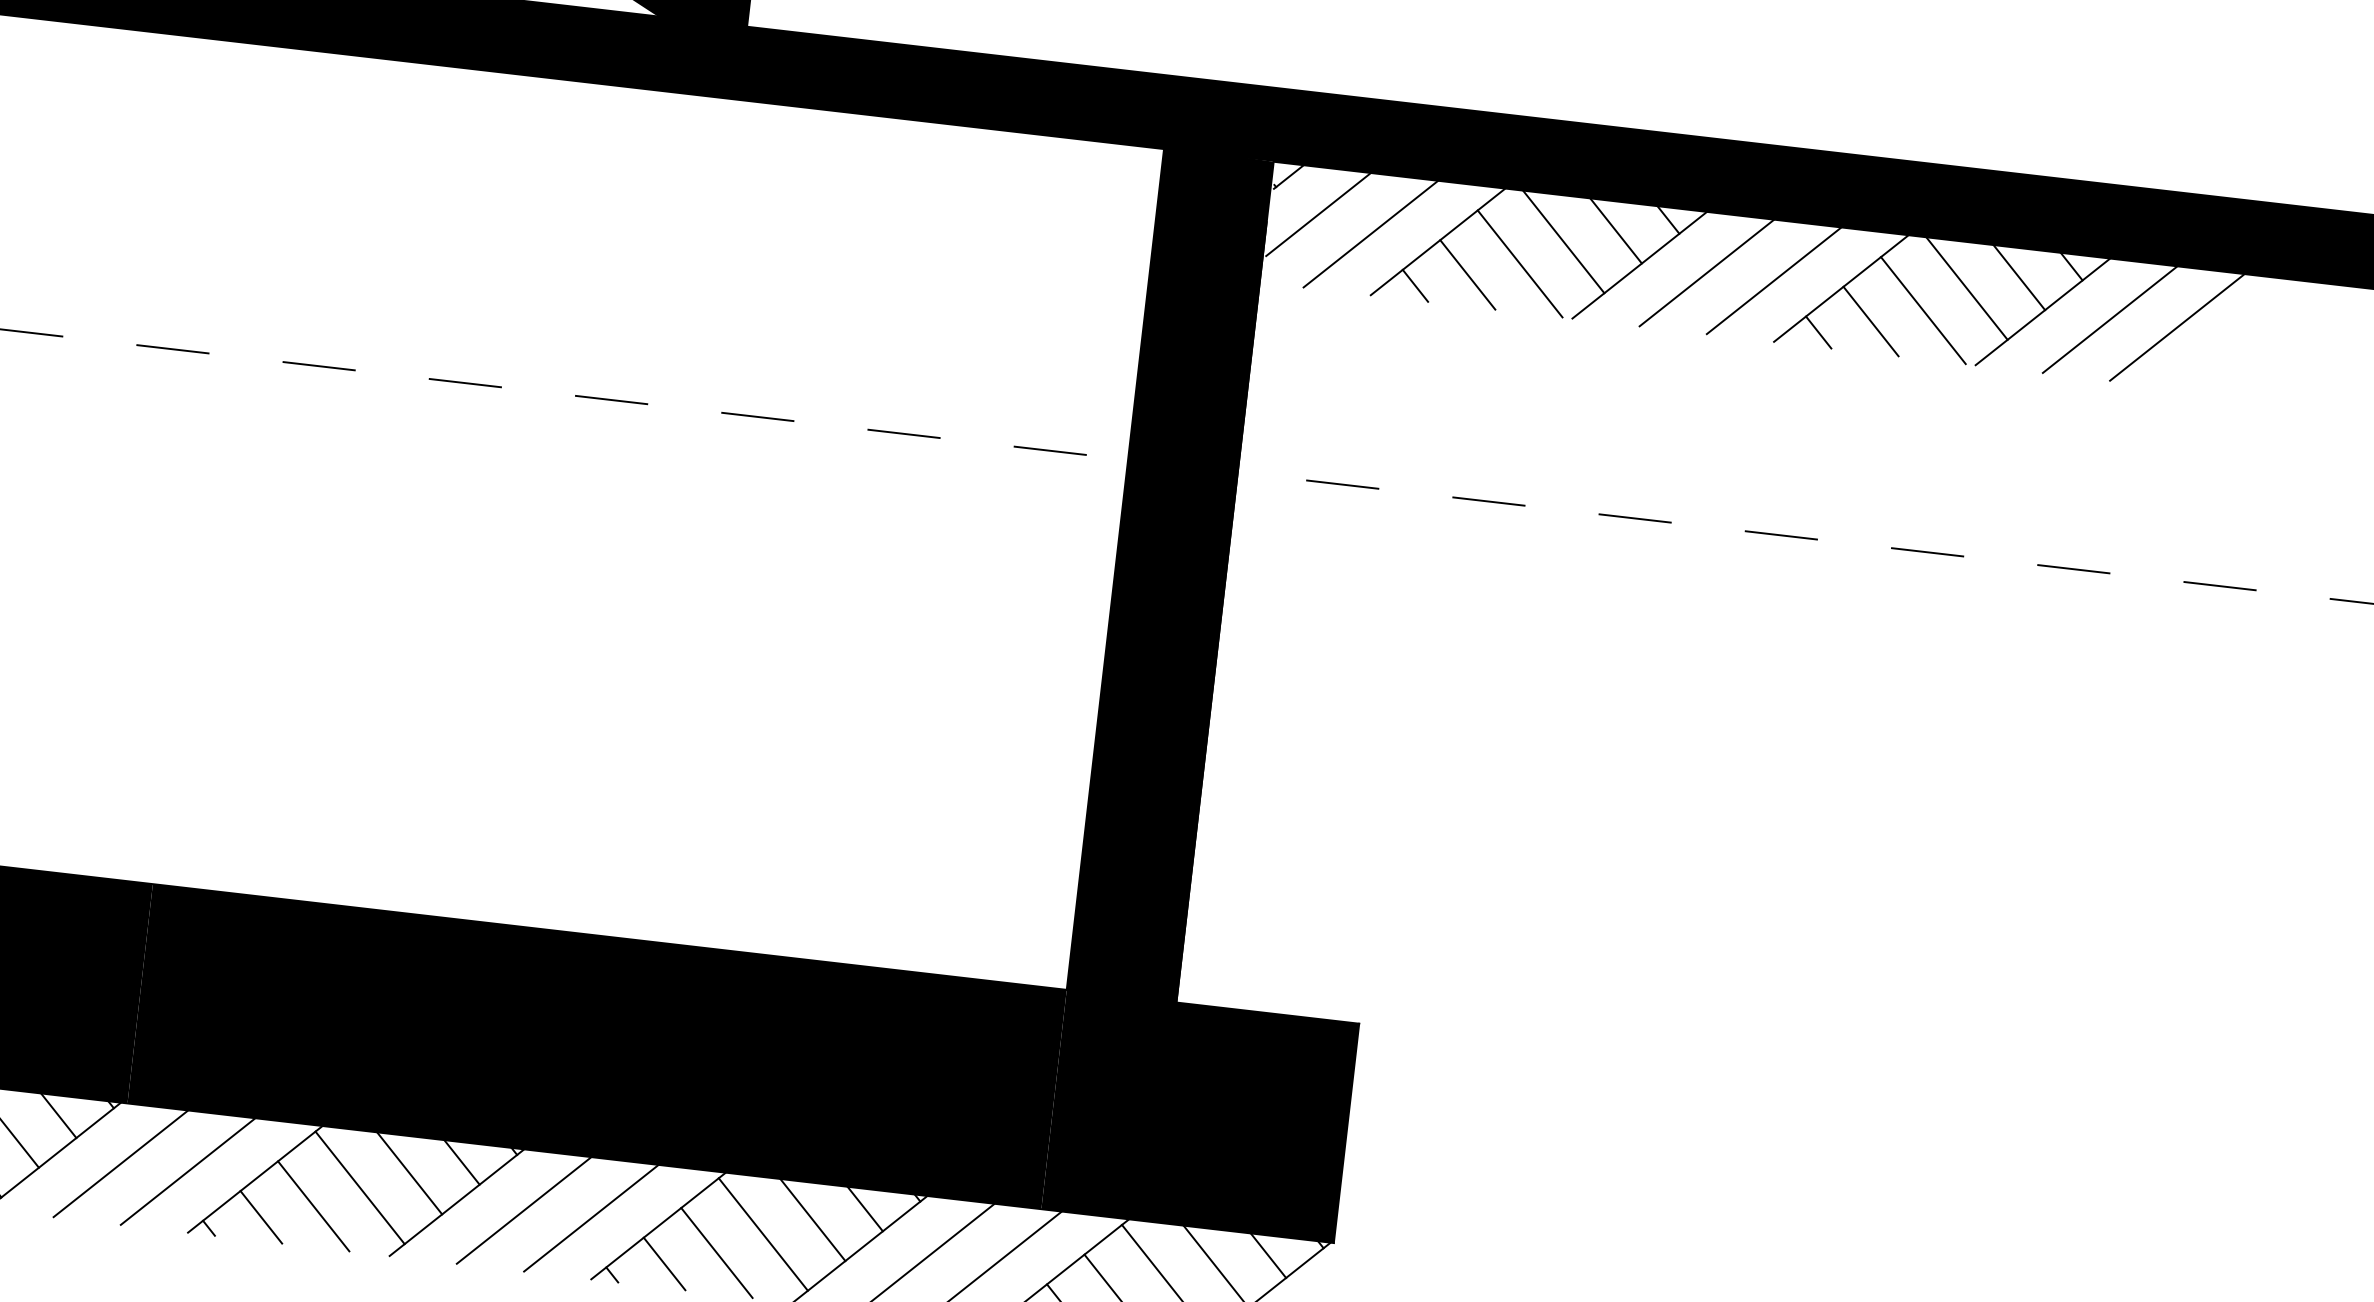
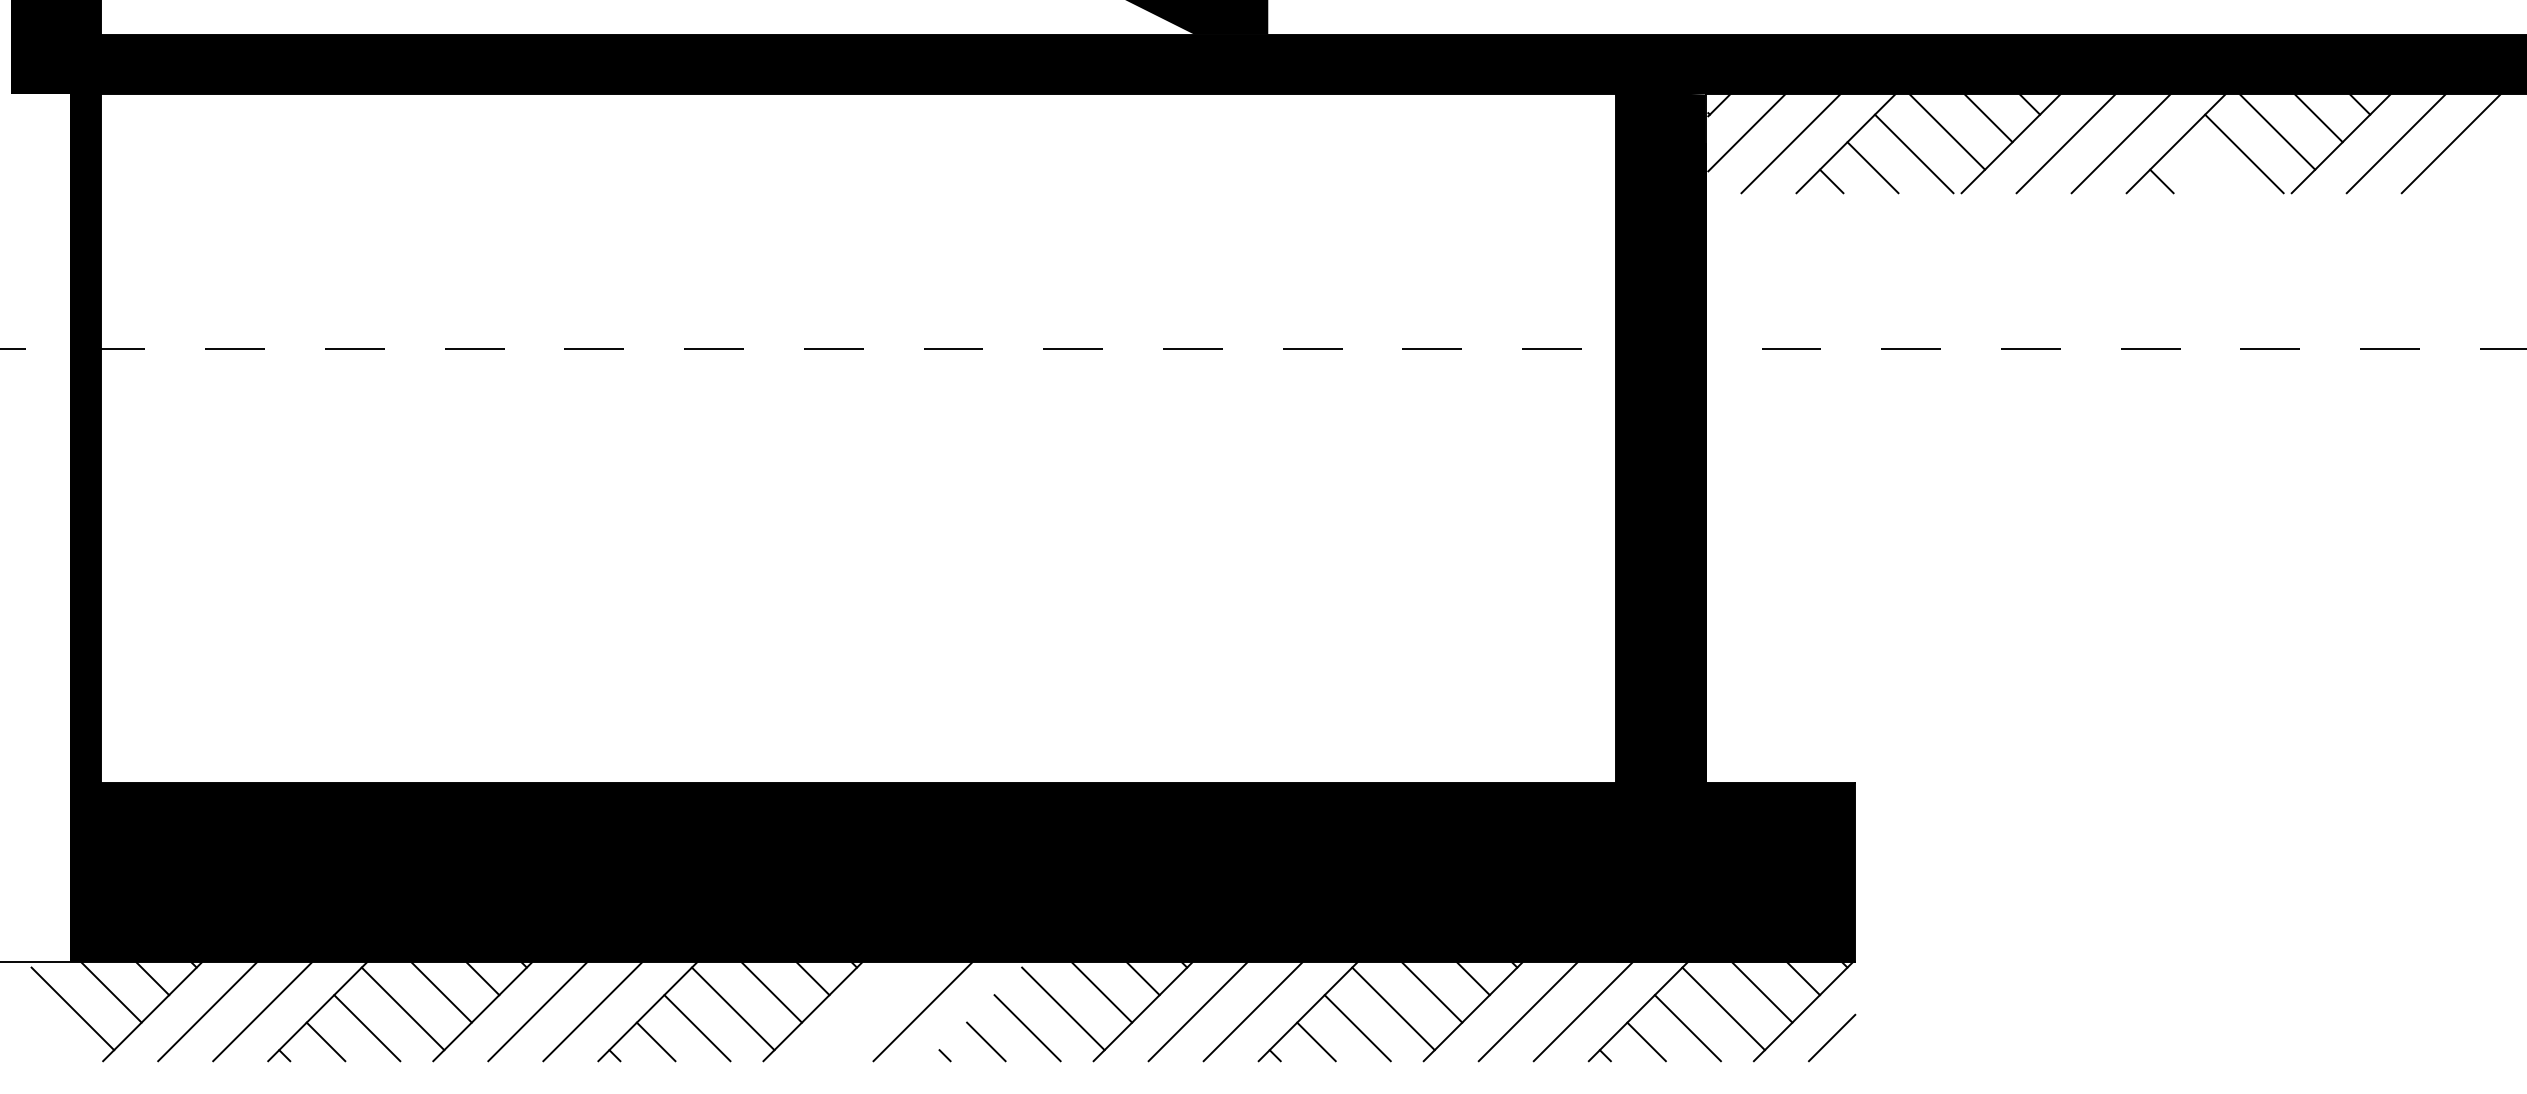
line: (1870, 321) -> (2202, 167), removed
line: (120, 1163) -> (867, 1011), removed
line: (254, 1178) -> (977, 1011), removed

